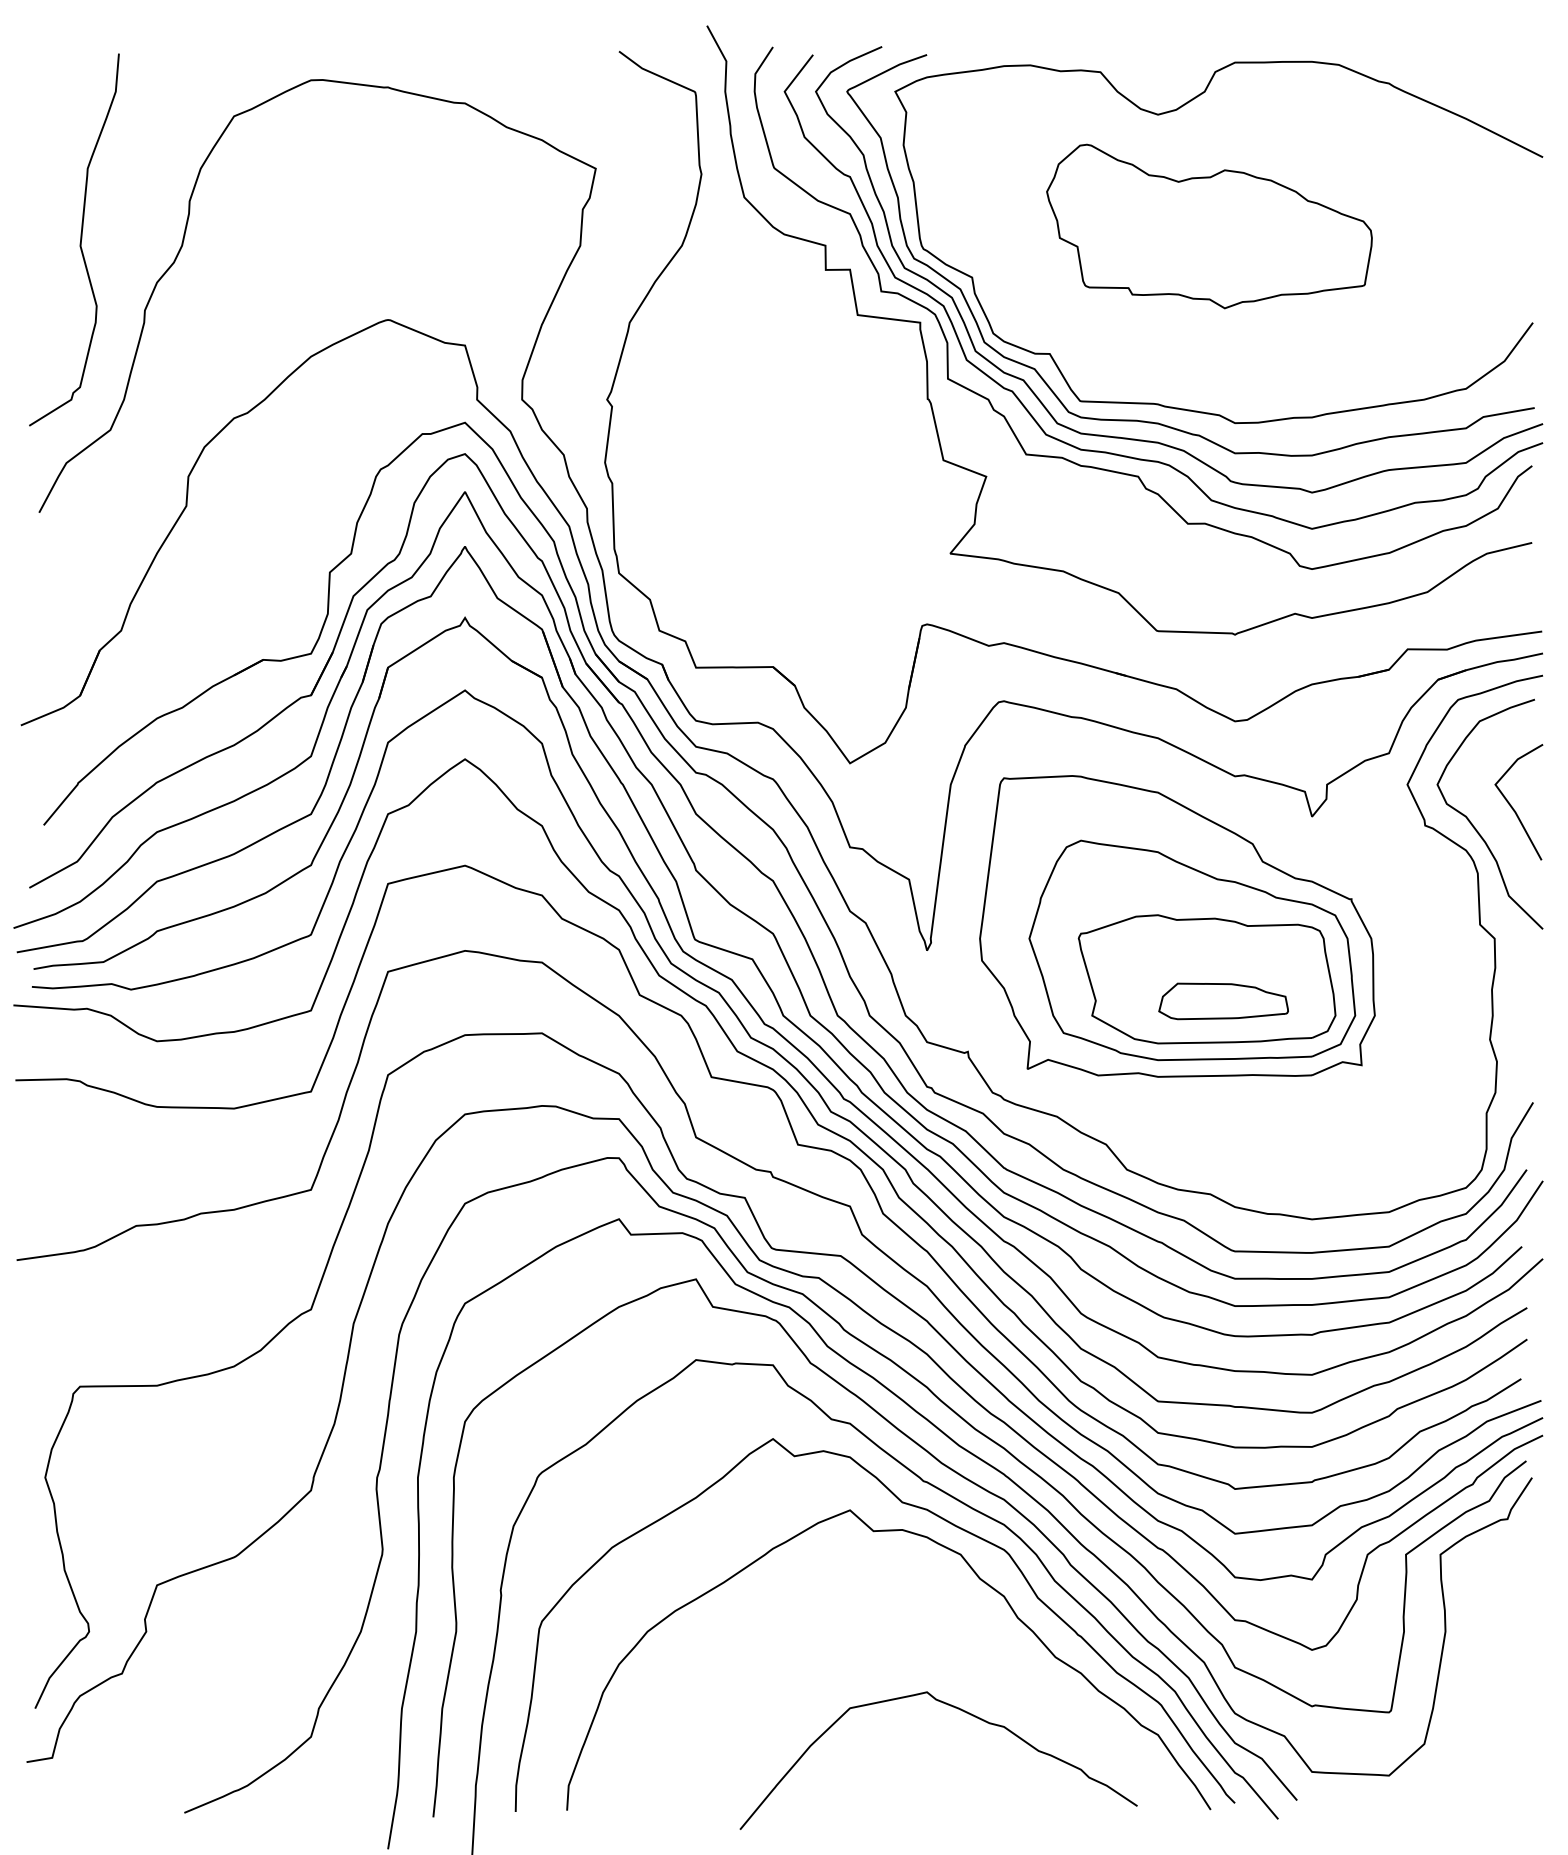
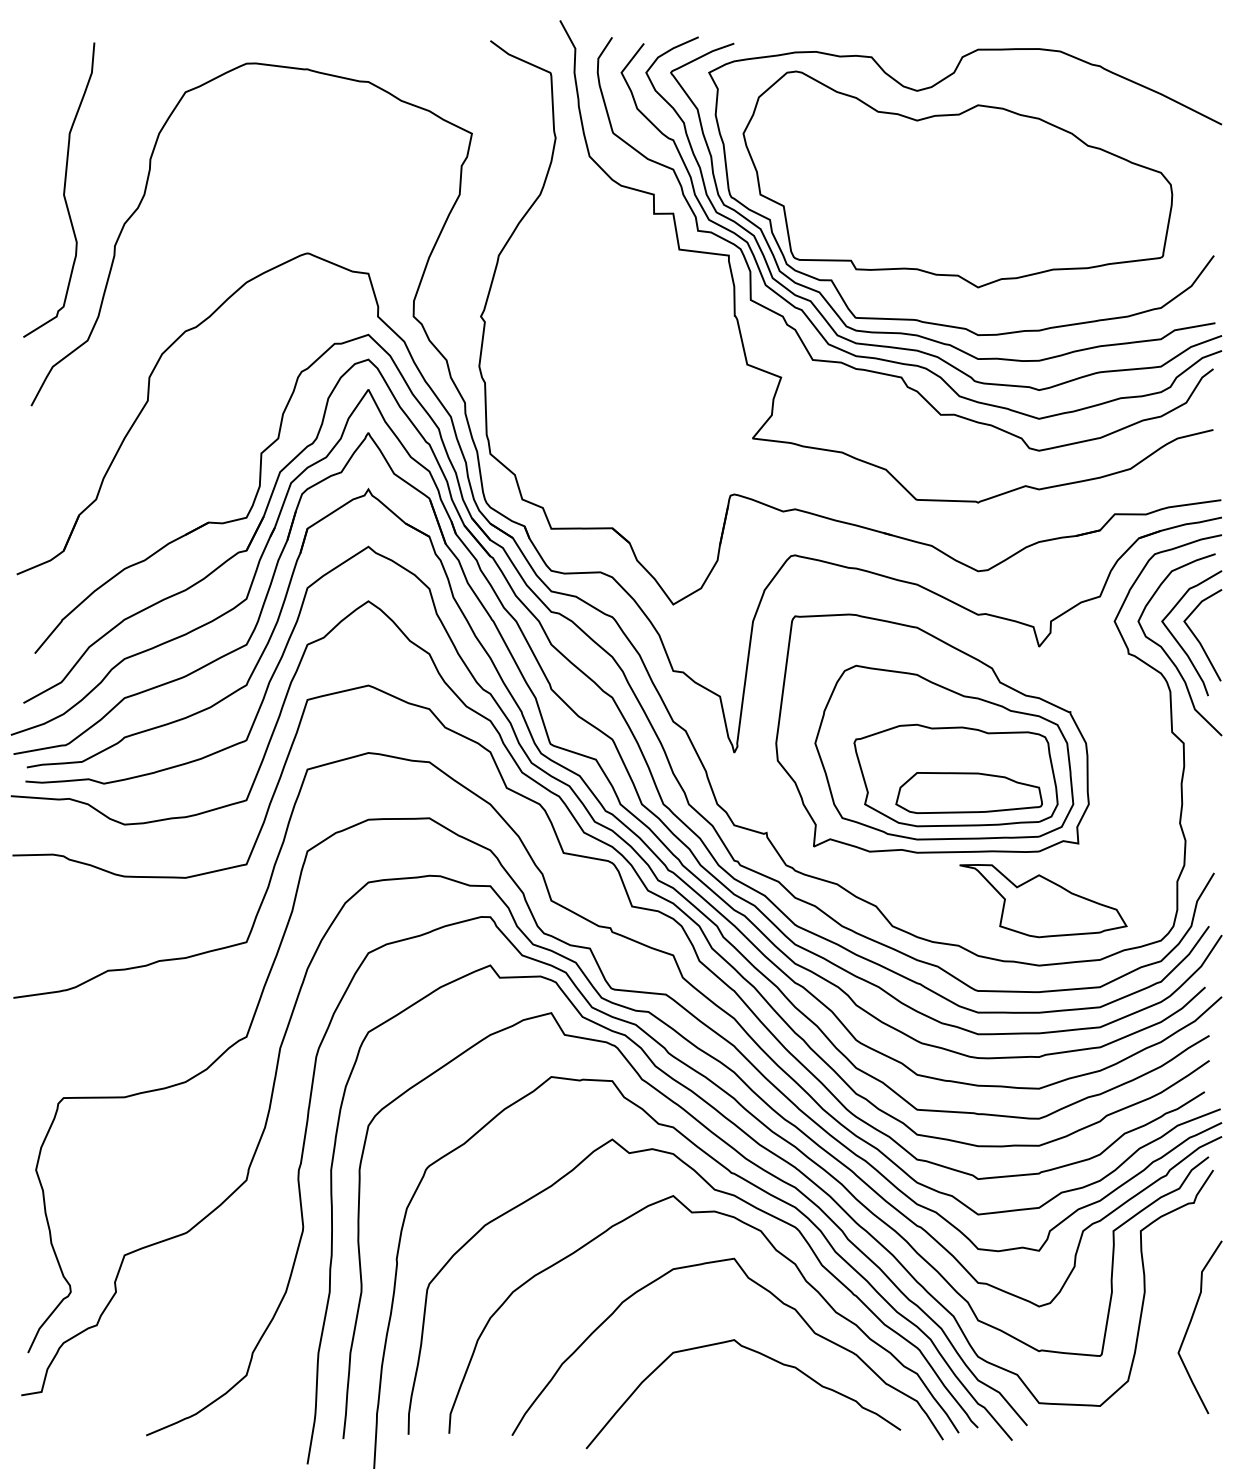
part: (1209, 226) -> (957, 179), size x1.67
curve: (1487, 809) -> (1178, 641), added
part: (1223, 1001) -> (968, 793), size x1.43
part: (1317, 1137) -> (1043, 900), added
curve: (966, 1629) -> (765, 1290), added
curve: (1504, 1669) -> (1191, 1322), added

